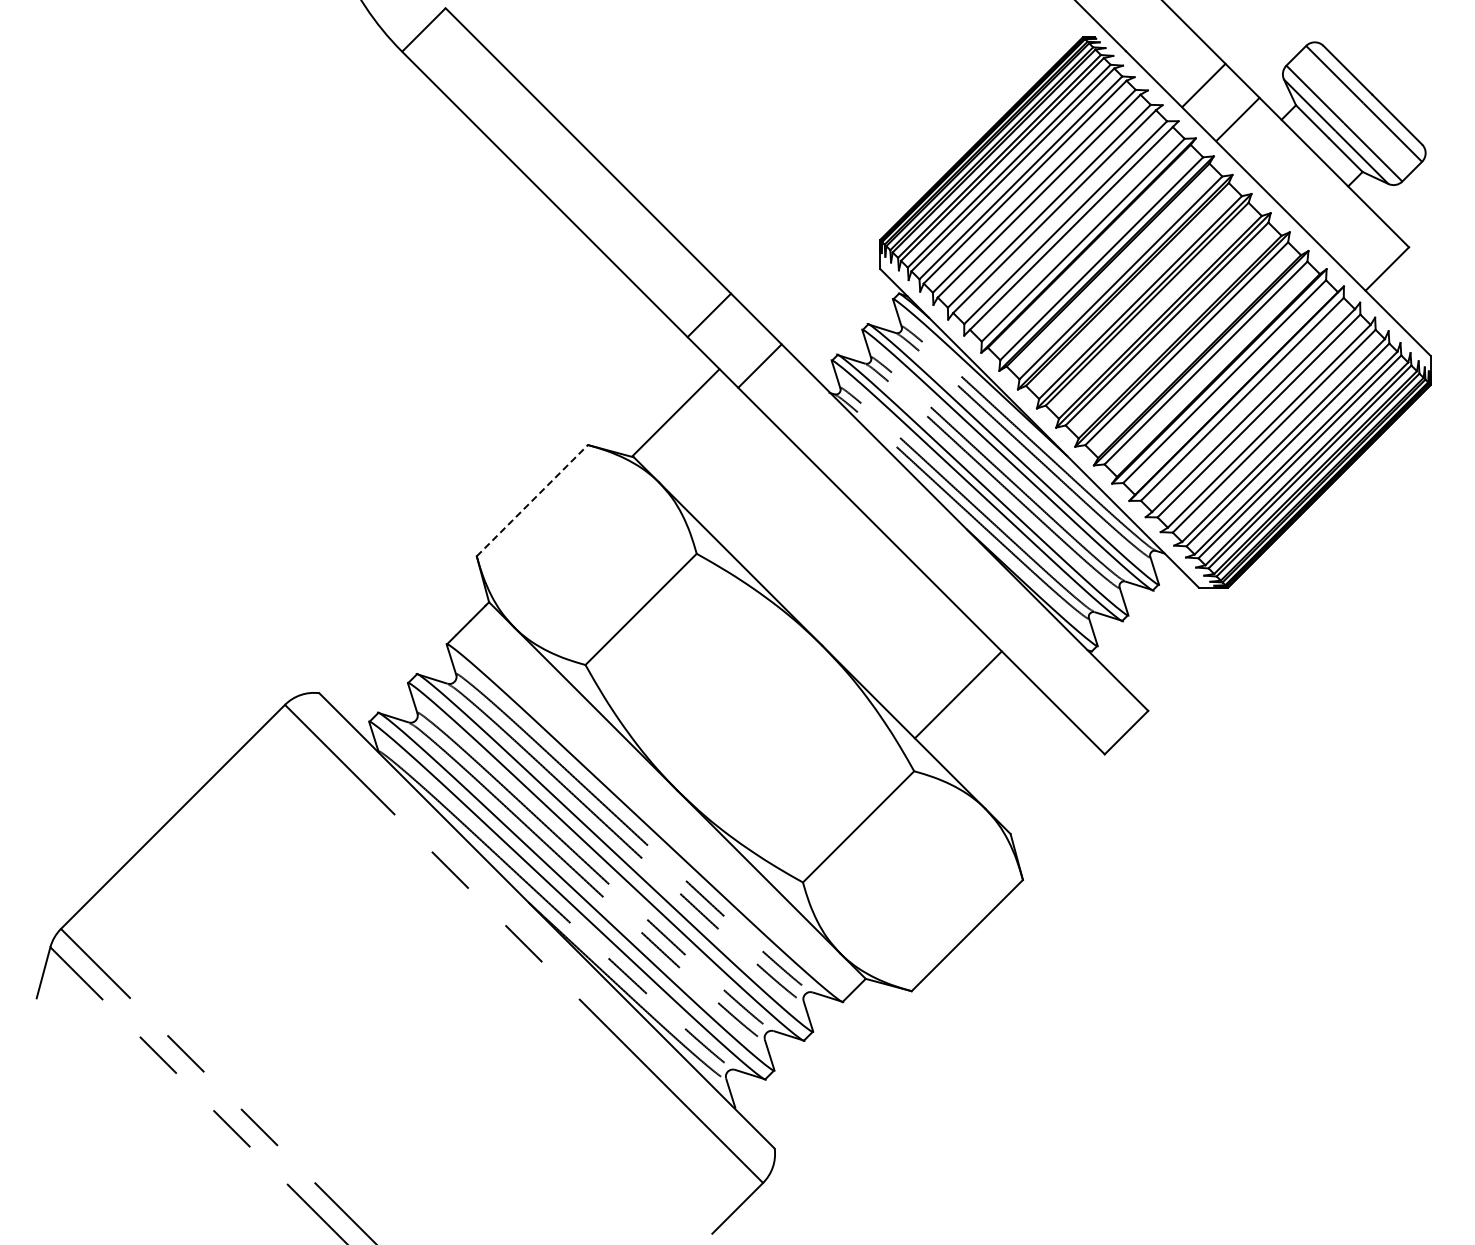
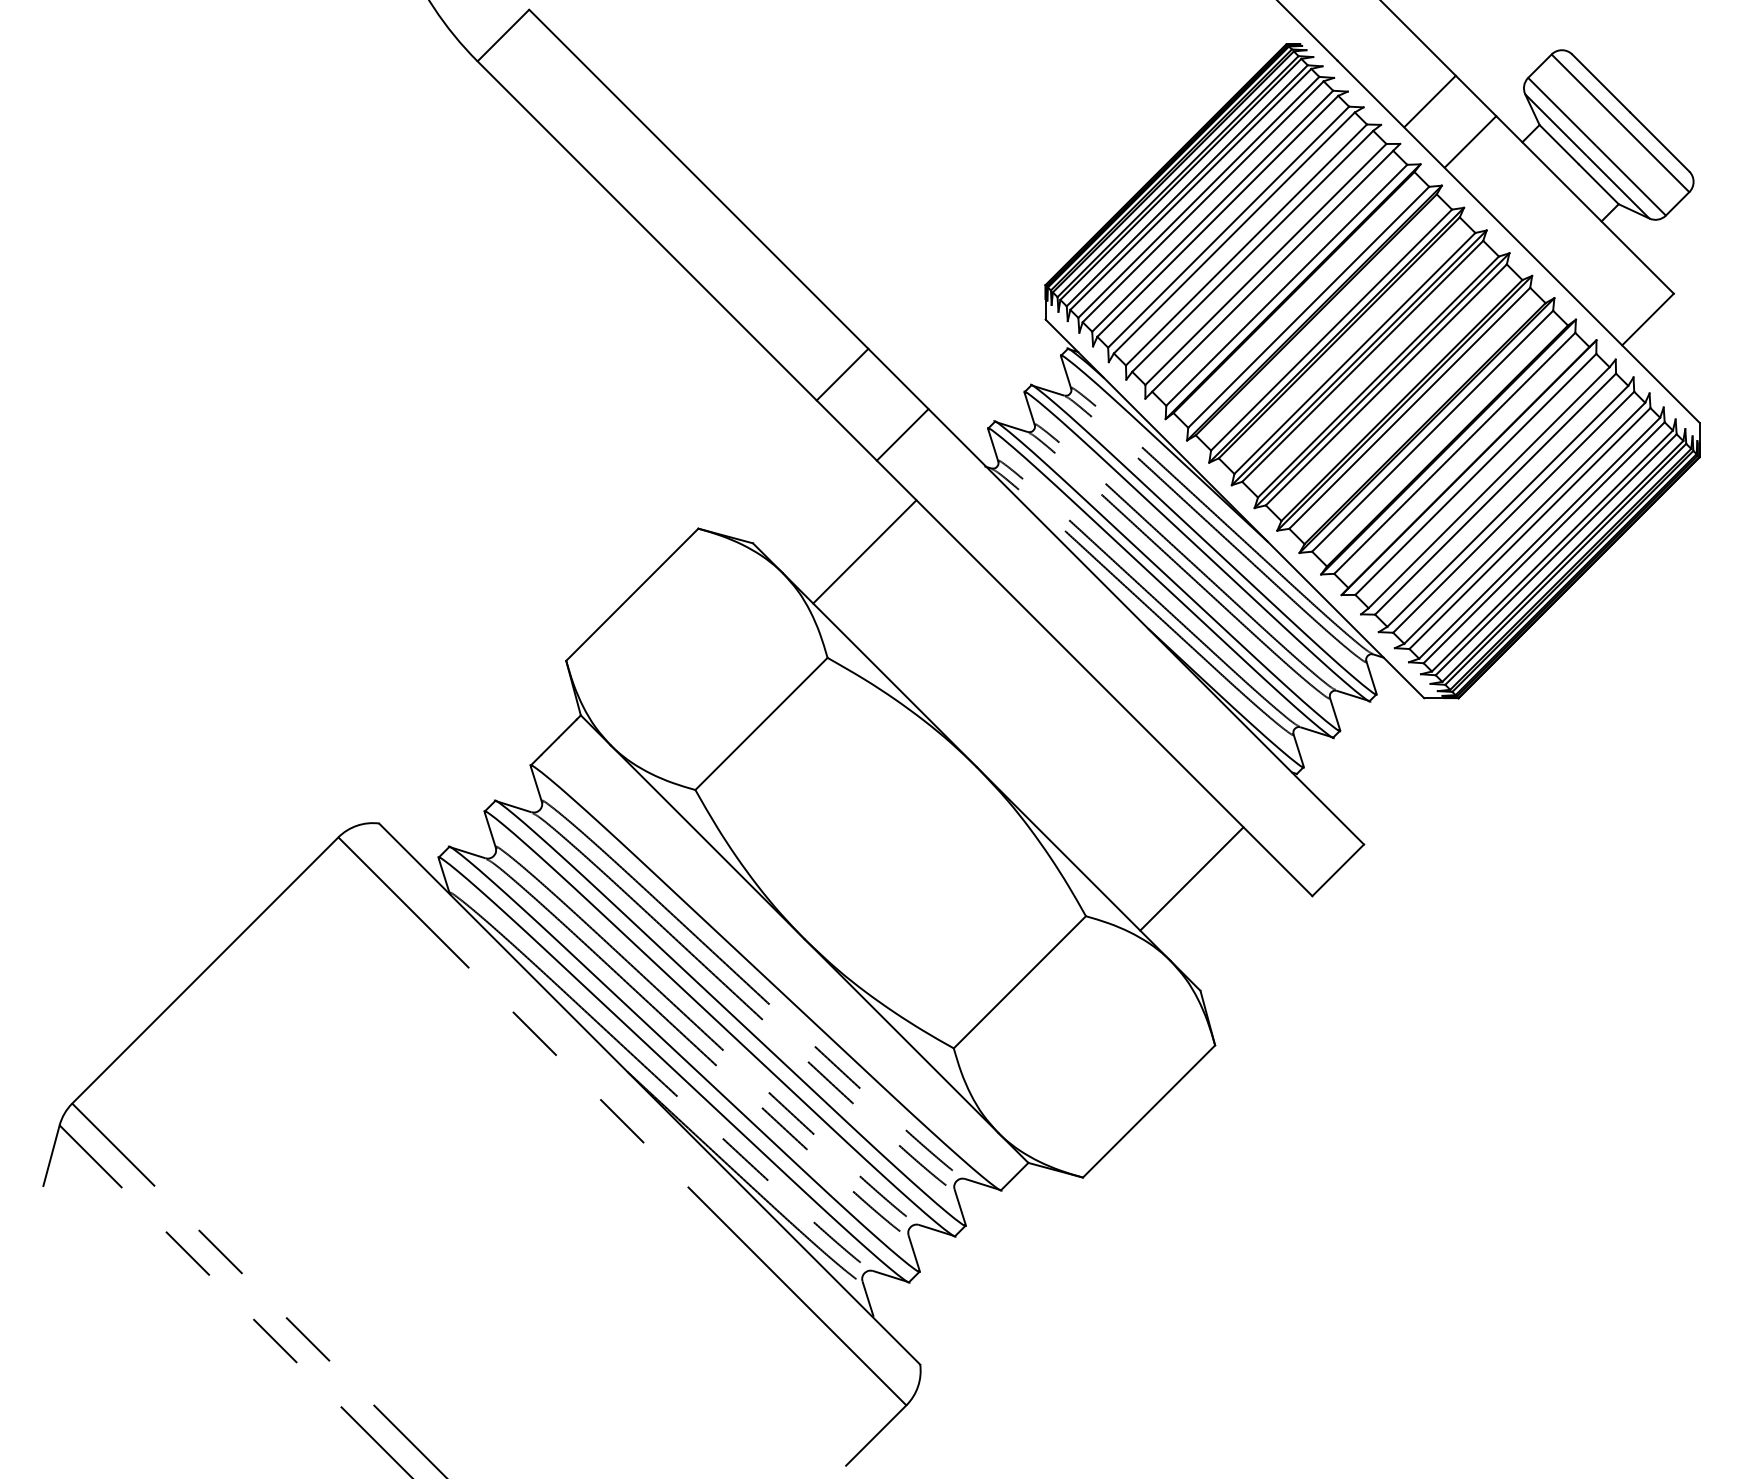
line: (675, 412) -> (864, 551), moved
line: (532, 500) -> (632, 594), dashed -> solid
line: (957, 694) -> (1190, 878), moved

